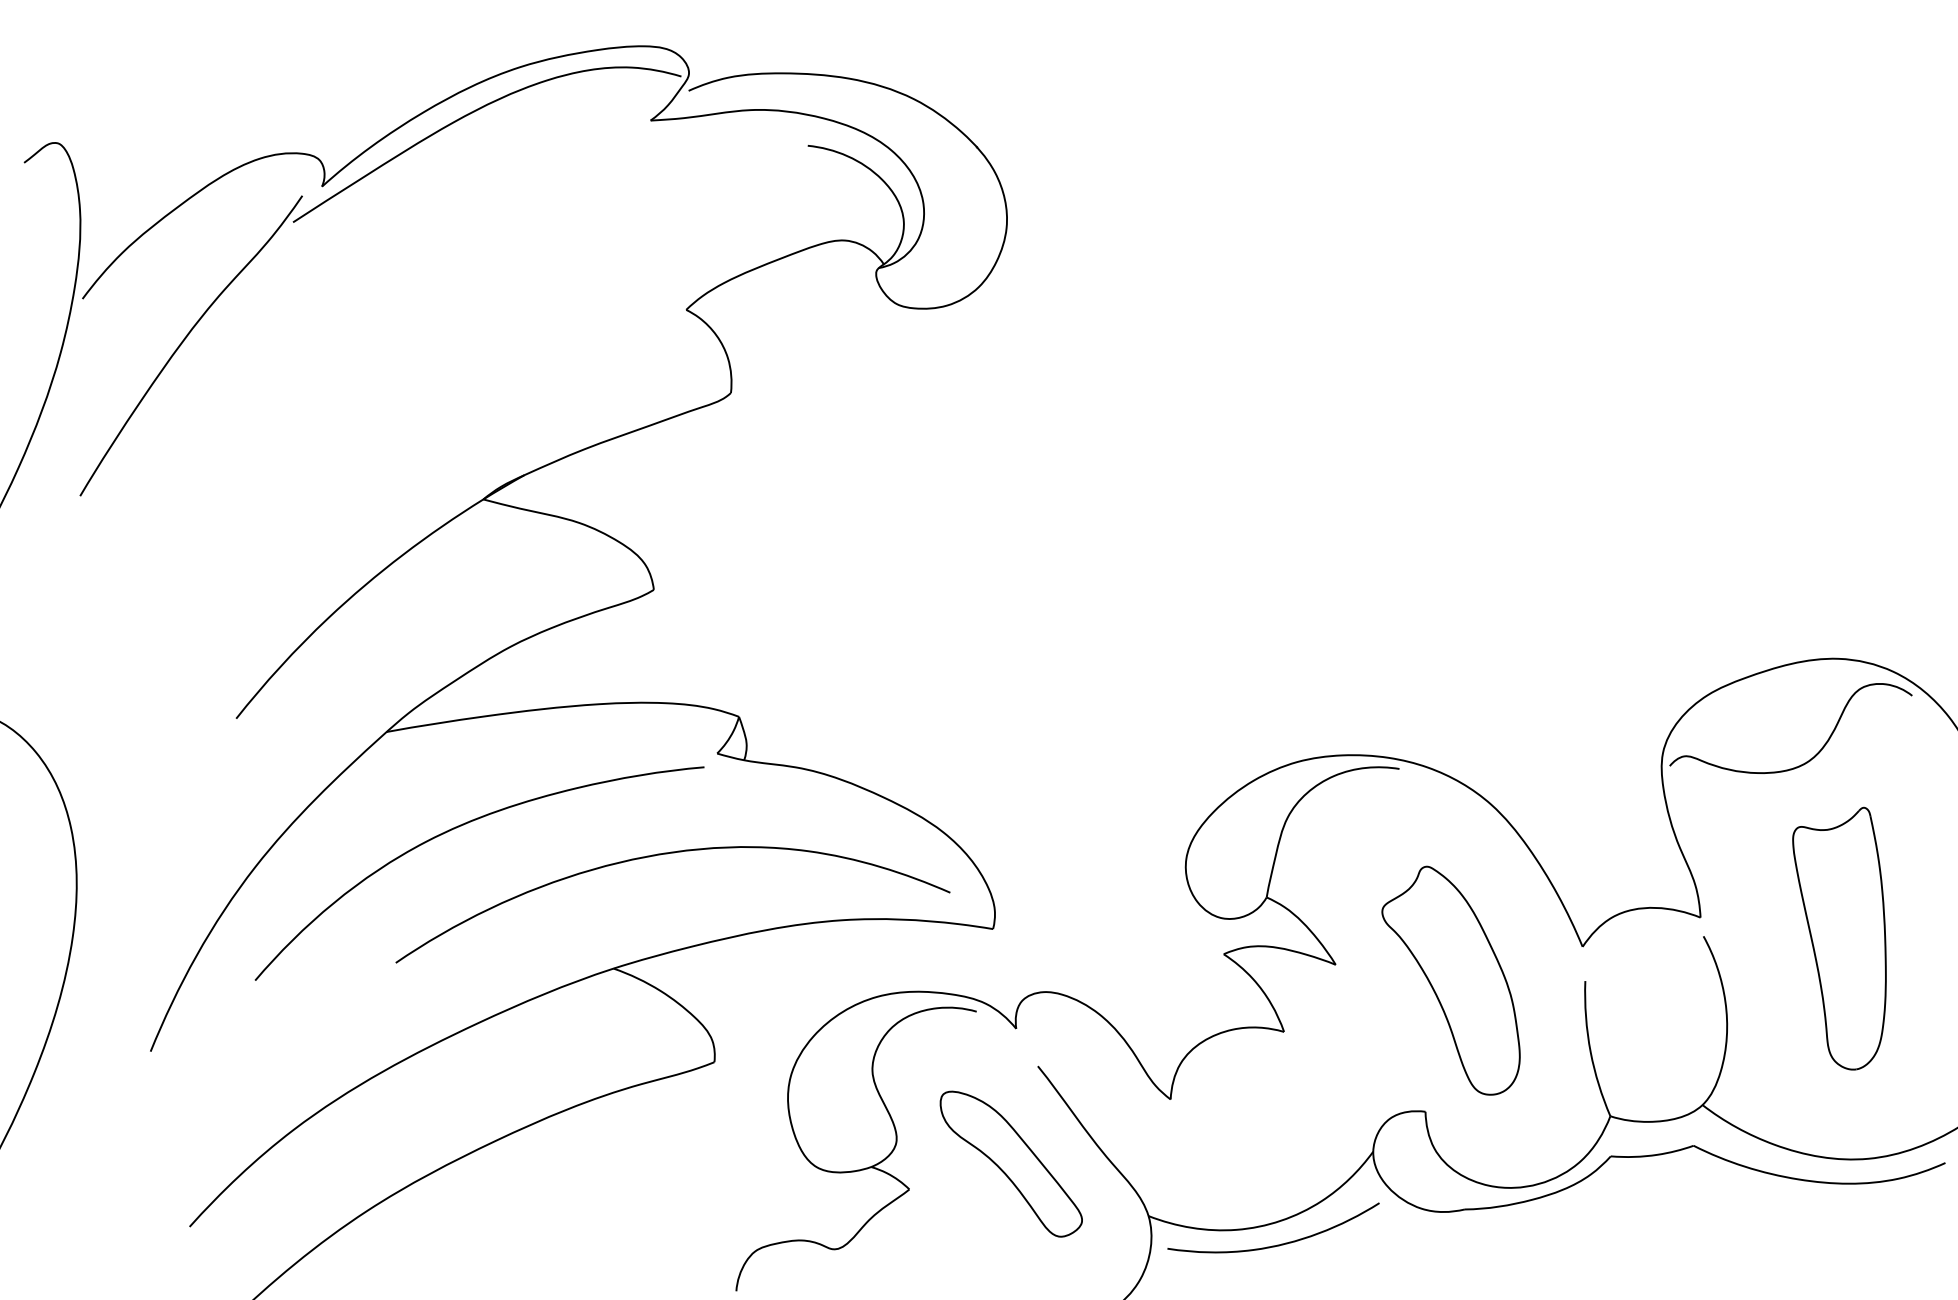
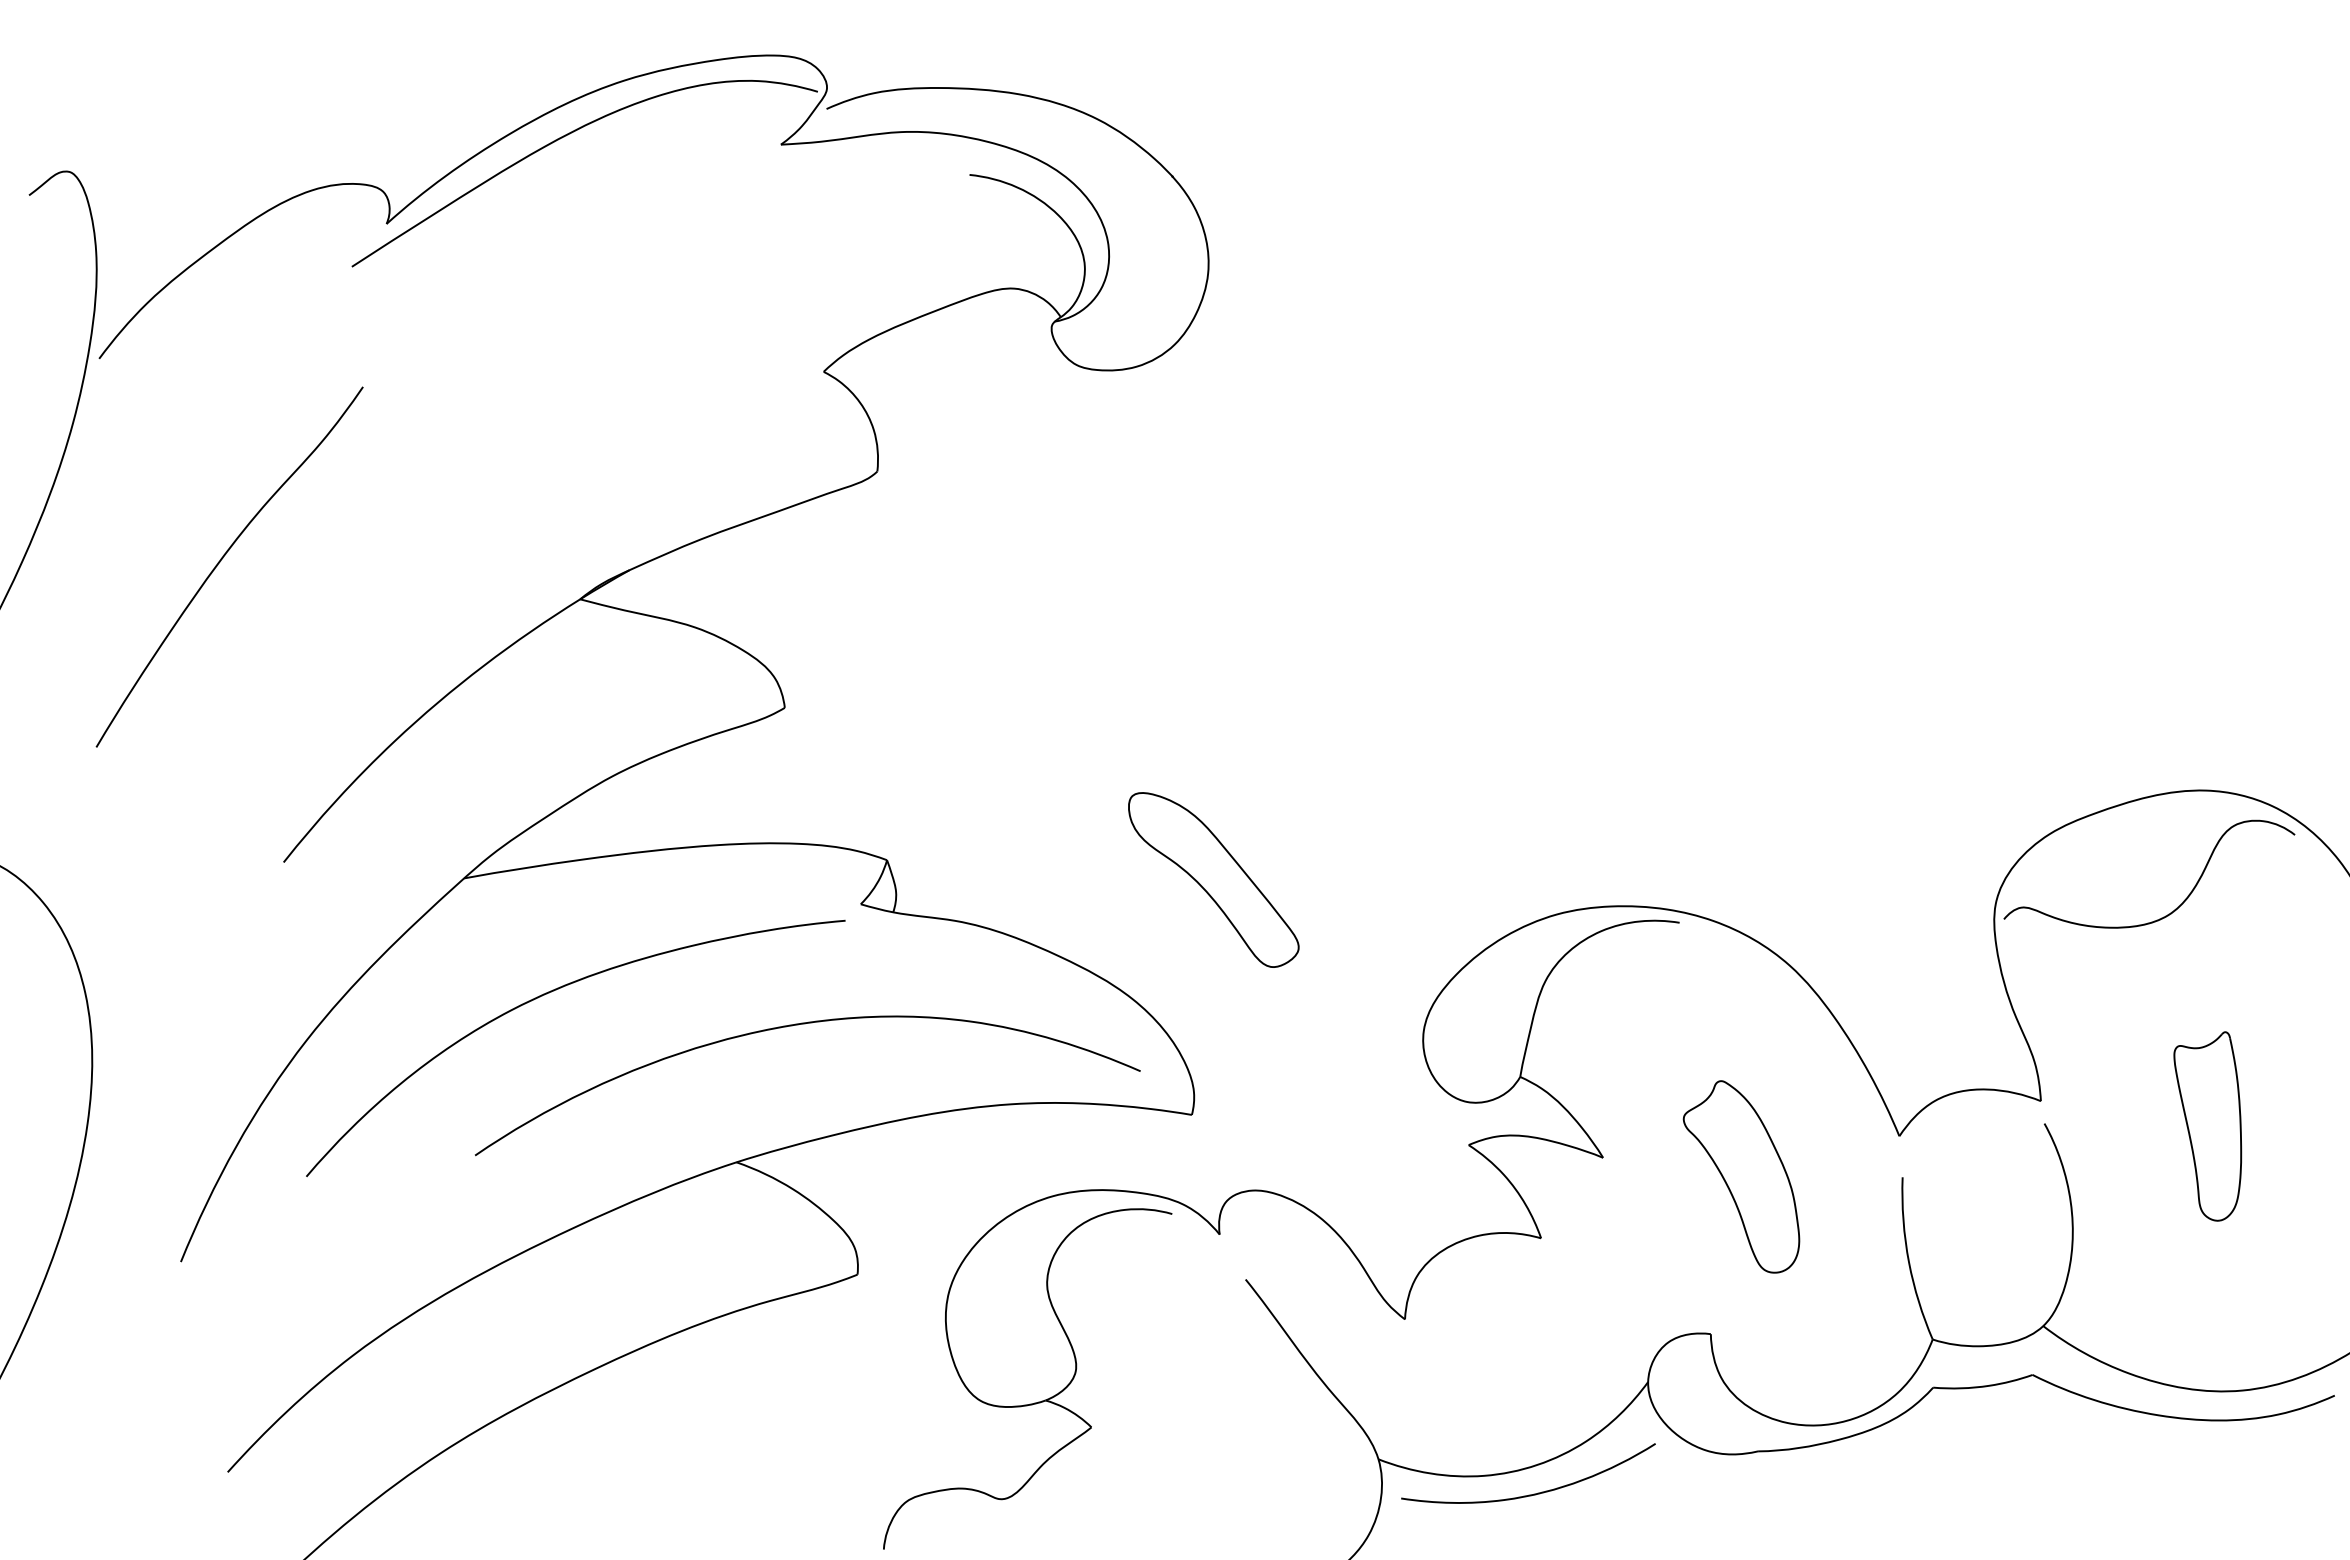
curve: (183, 342) -> (220, 562), moved
part: (1839, 938) -> (2207, 1126), size x0.6
part: (1451, 980) -> (1741, 1176), size x0.7
part: (1011, 1163) -> (1213, 879), moved

